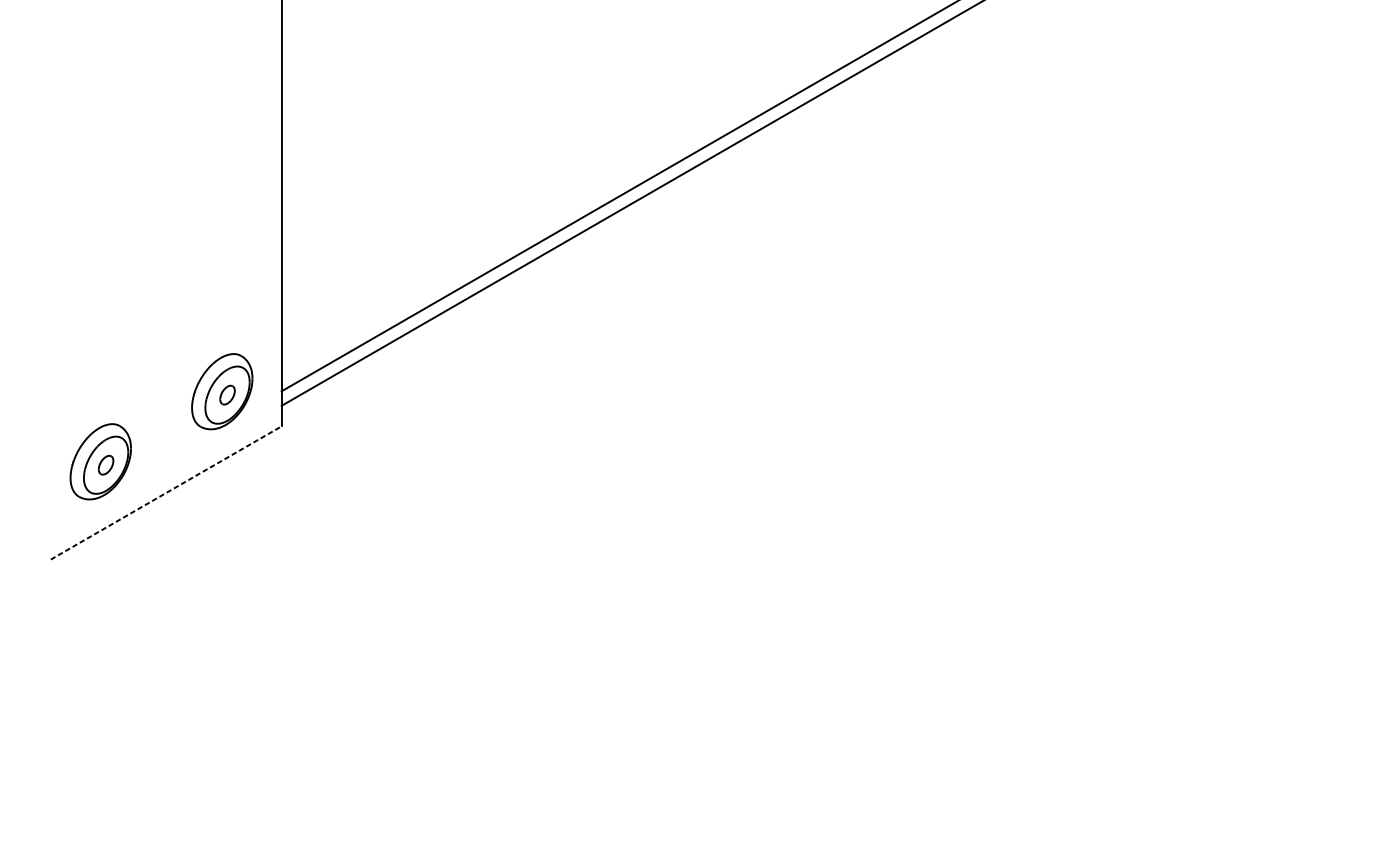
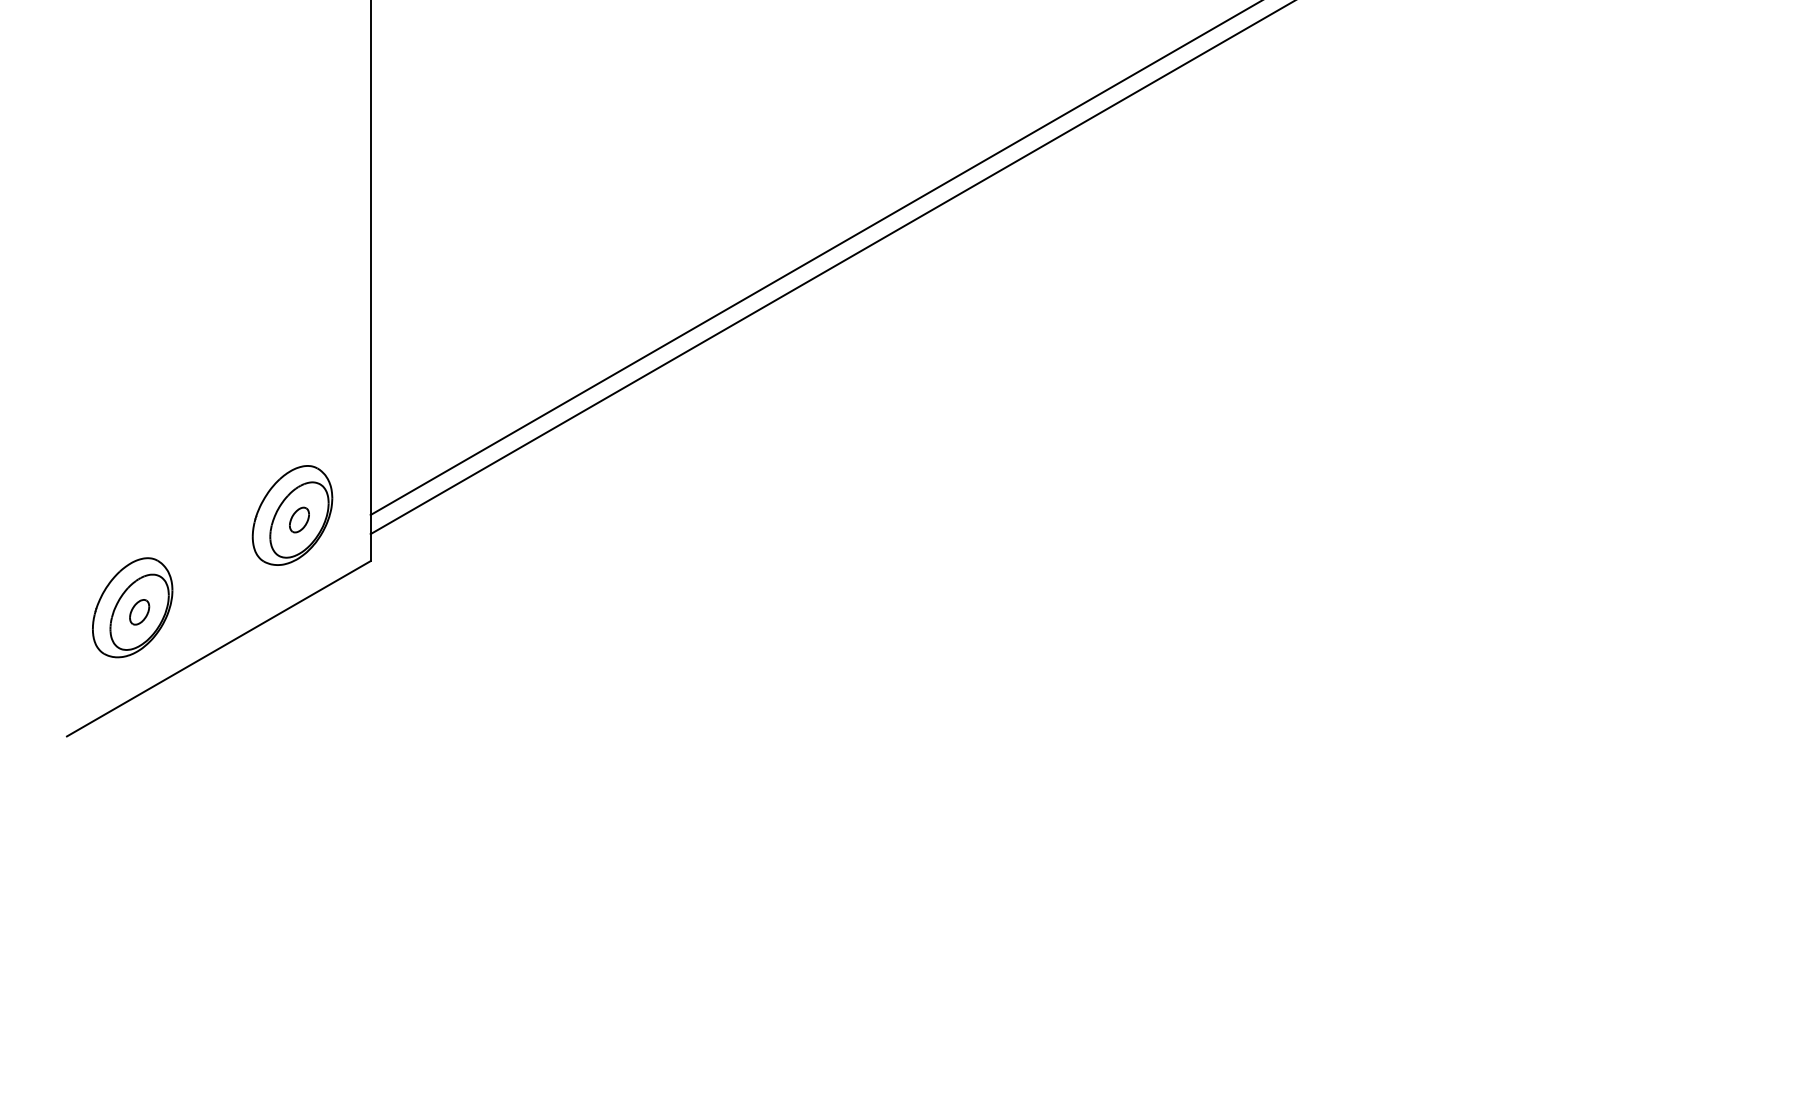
line: (166, 492) -> (219, 648), dashed -> solid

